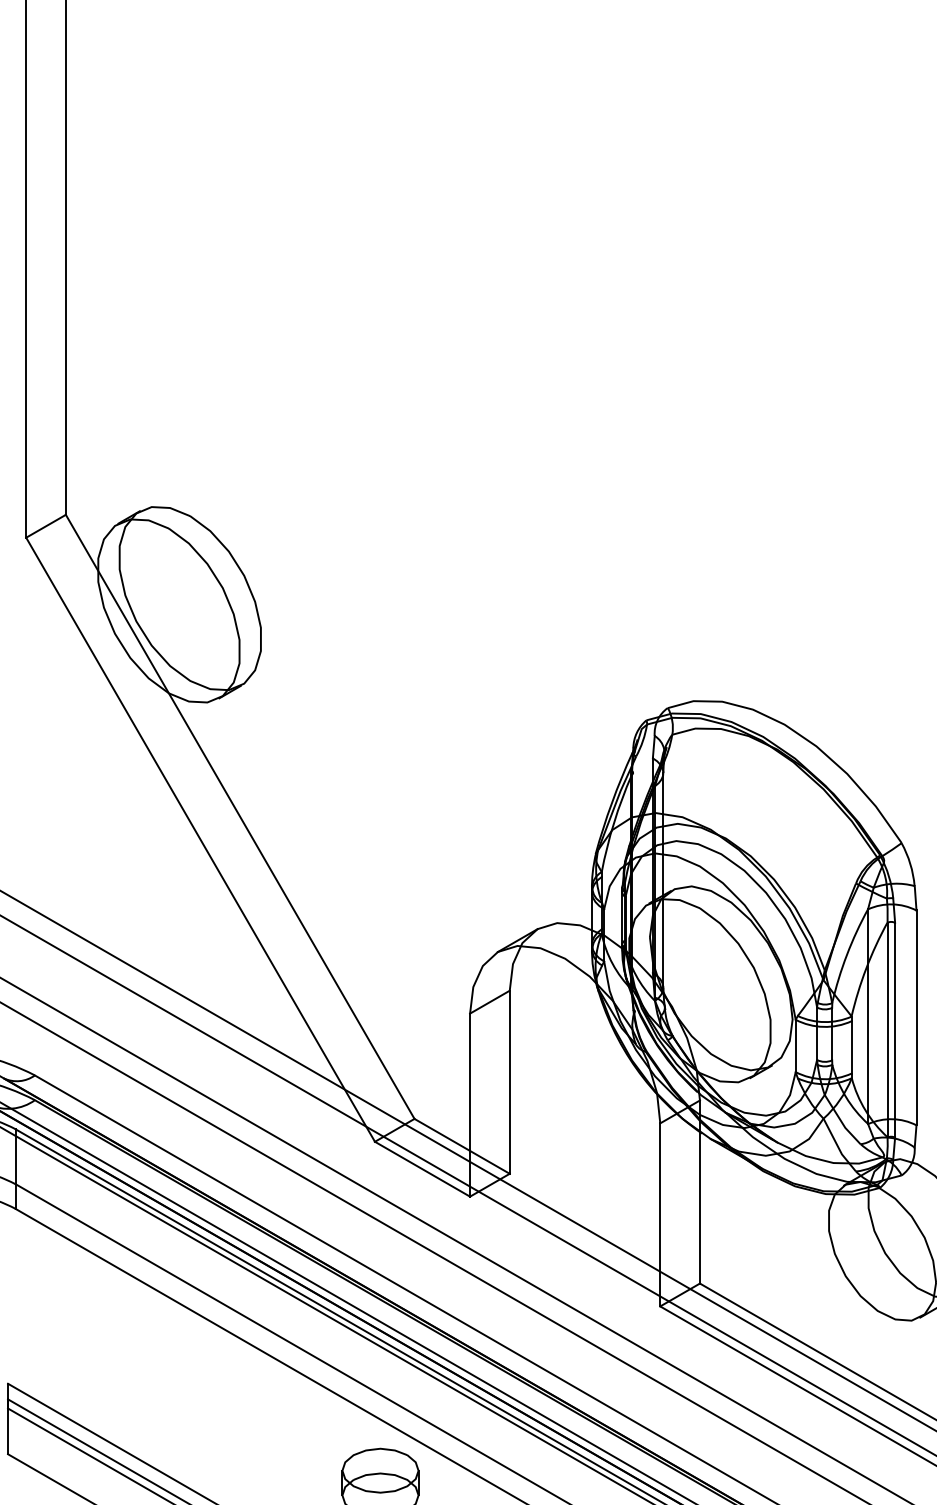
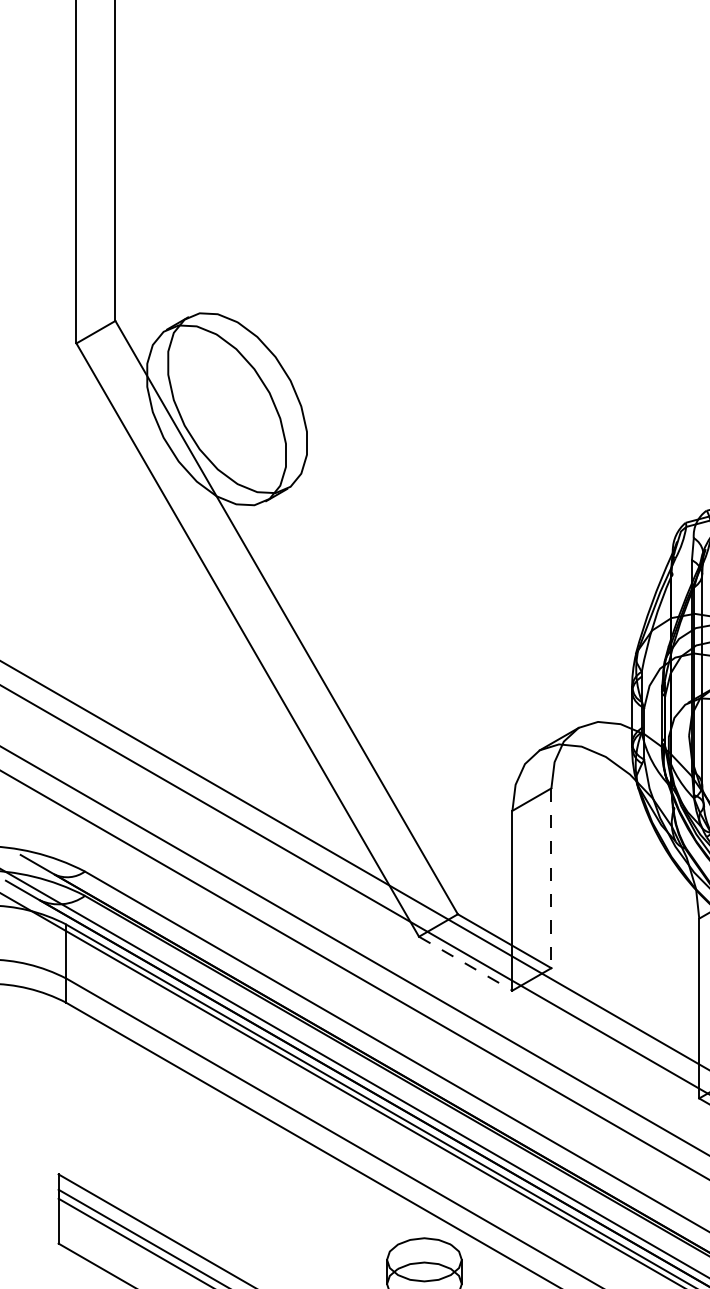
line: (509, 1082) -> (551, 878), solid -> dashed
line: (422, 1169) -> (465, 963), solid -> dashed

